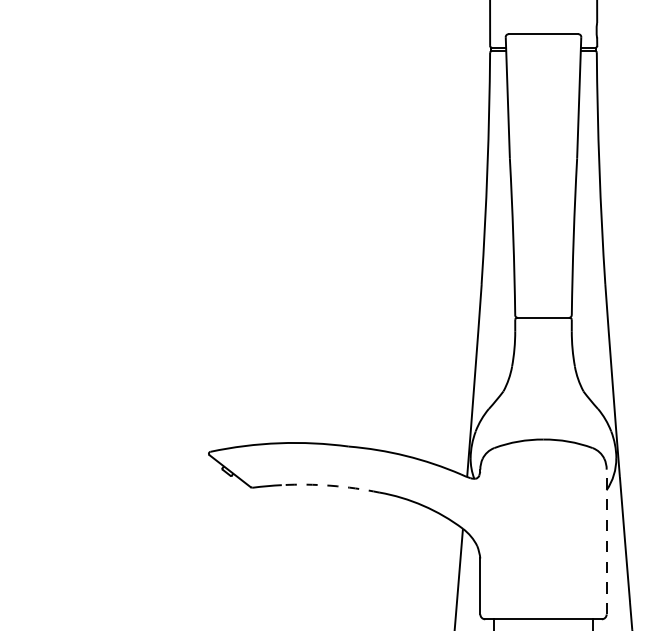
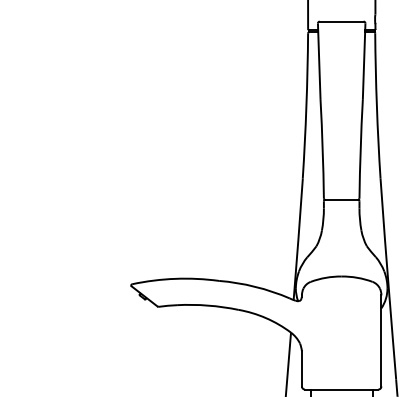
arc: (331, 485) -> (208, 305), dashed -> solid
line: (606, 541) -> (381, 340), dashed -> solid

